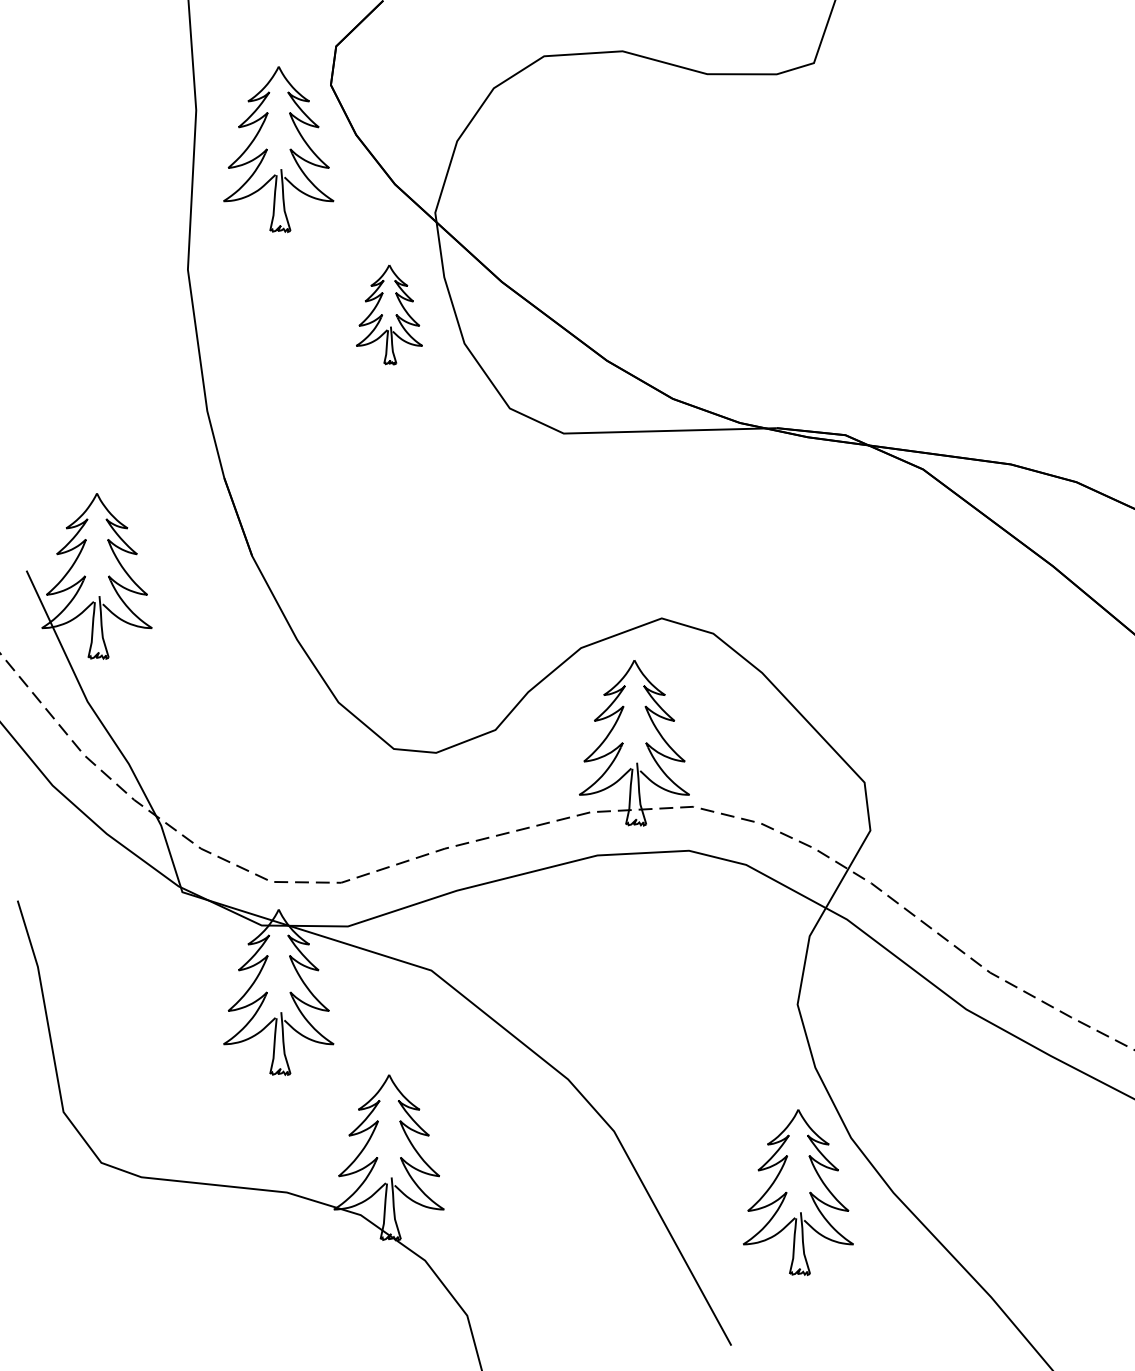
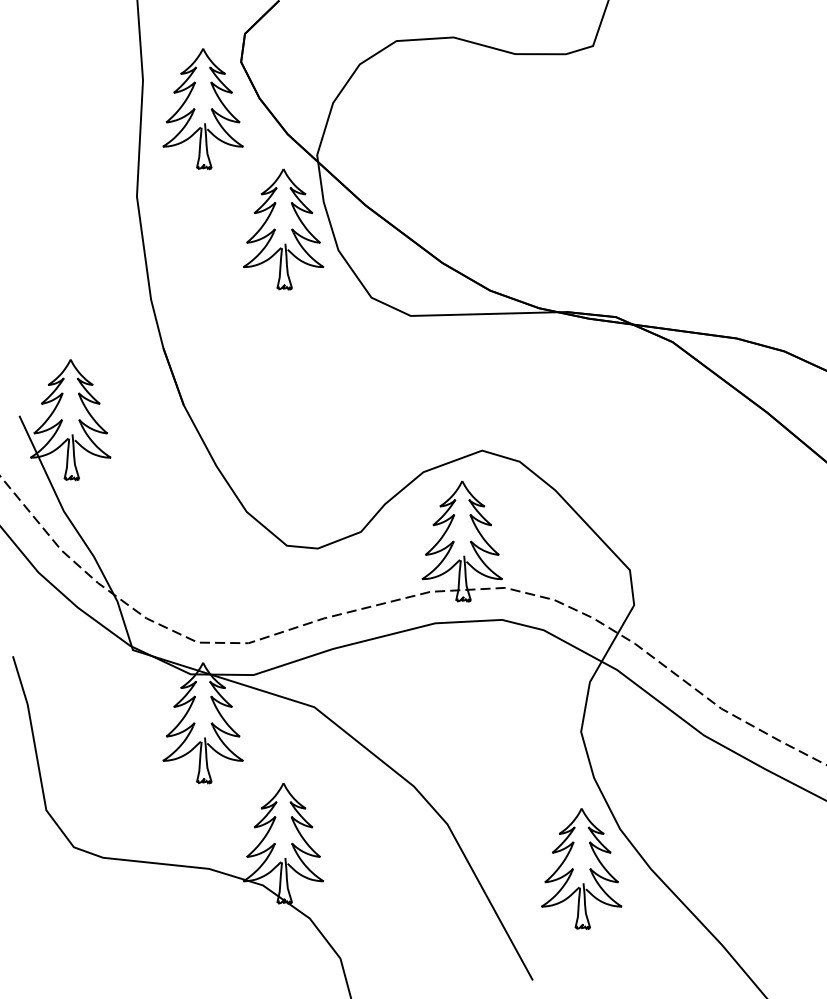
part: (389, 314) -> (283, 229), size x1.67

